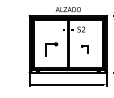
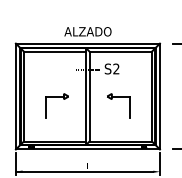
part: (84, 49) -> (118, 106), size x1.67

